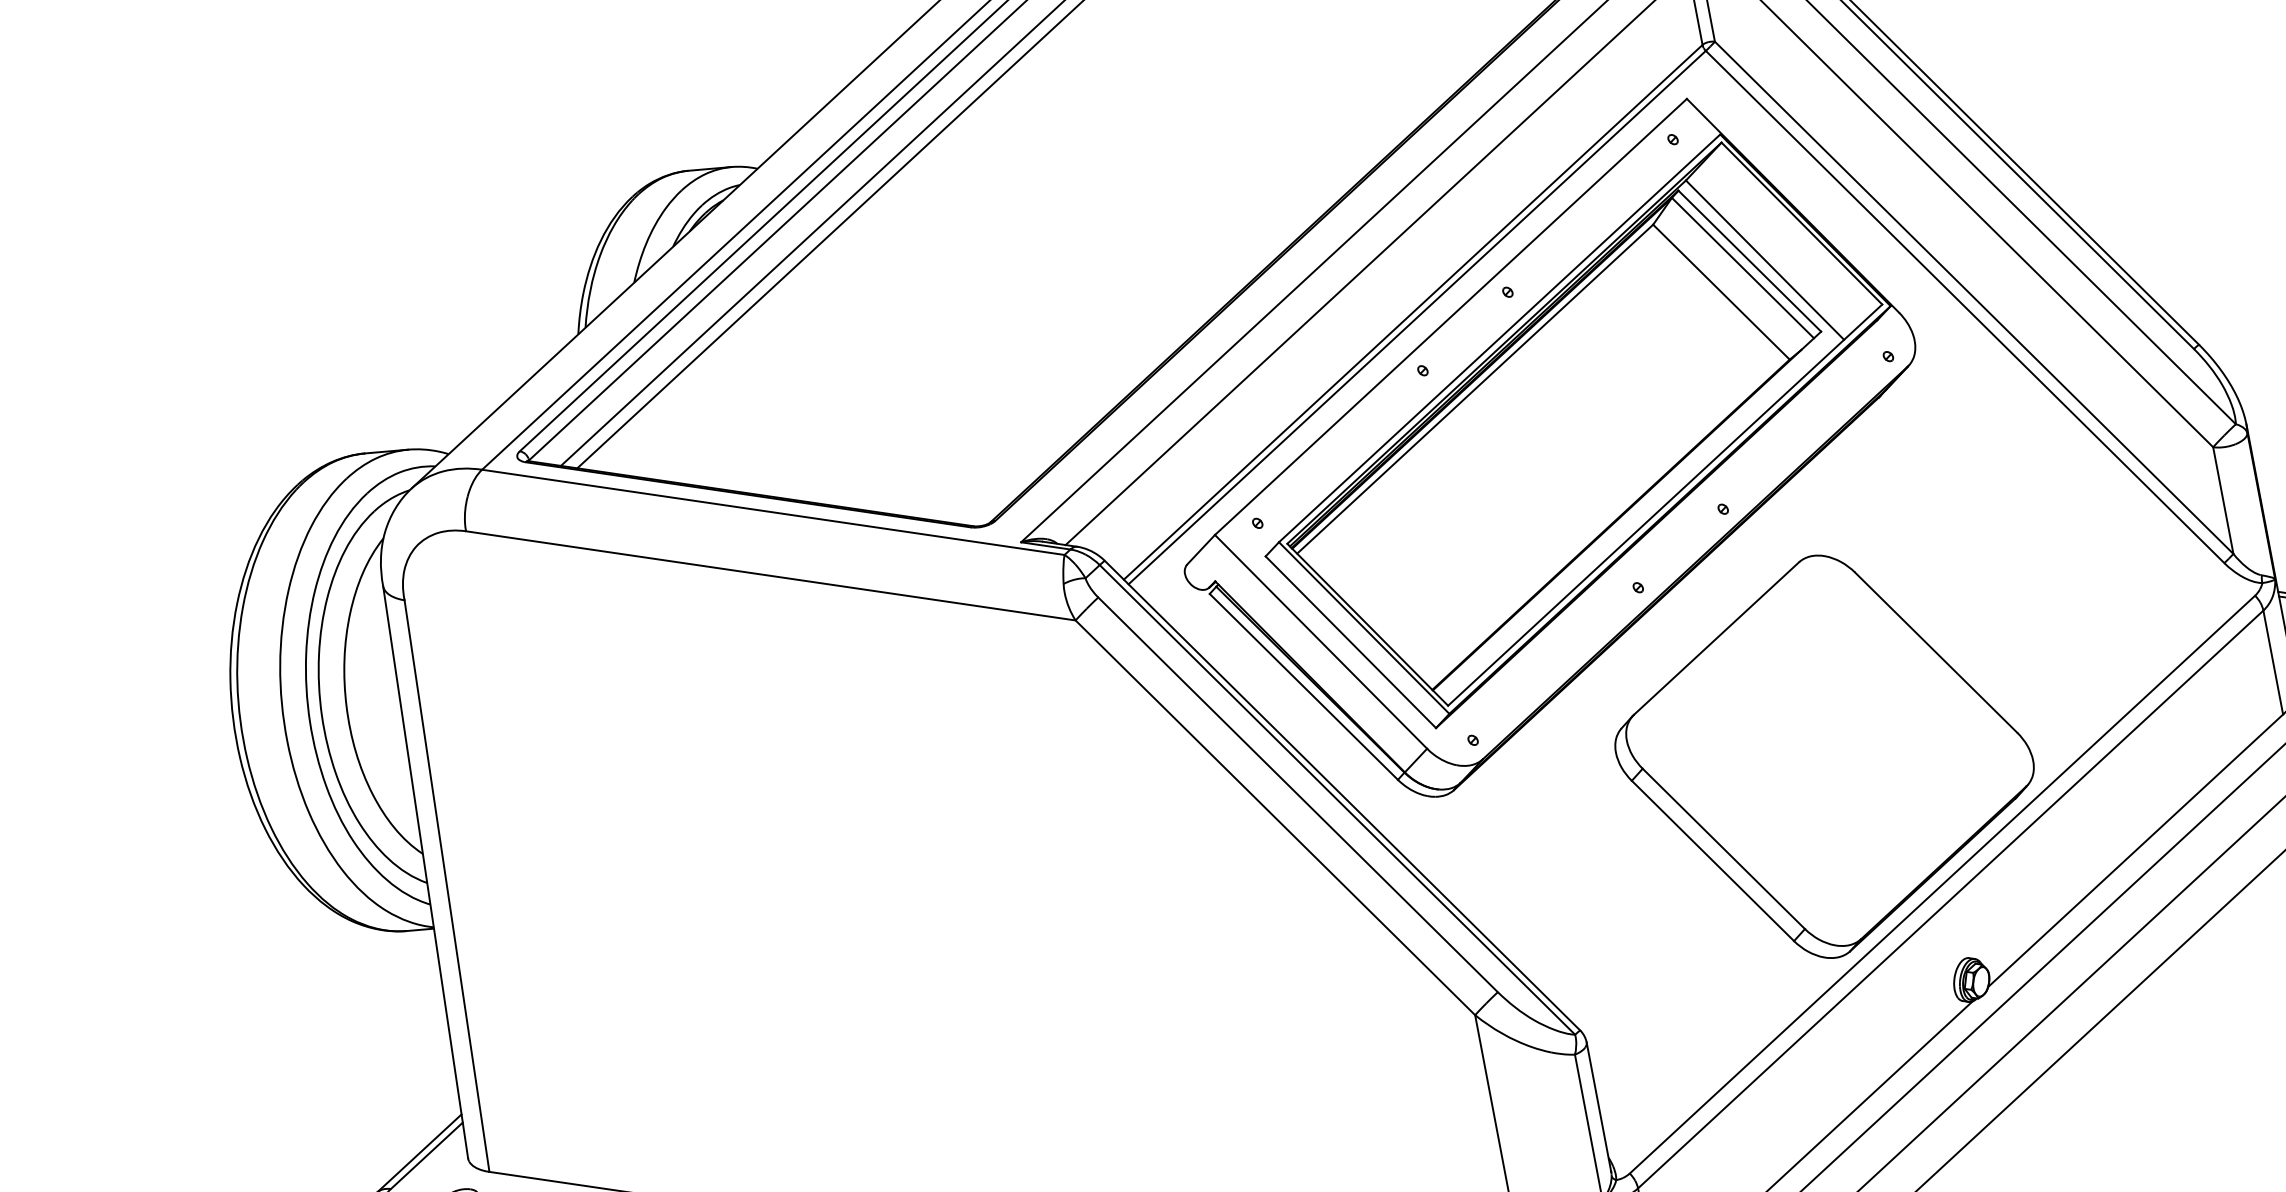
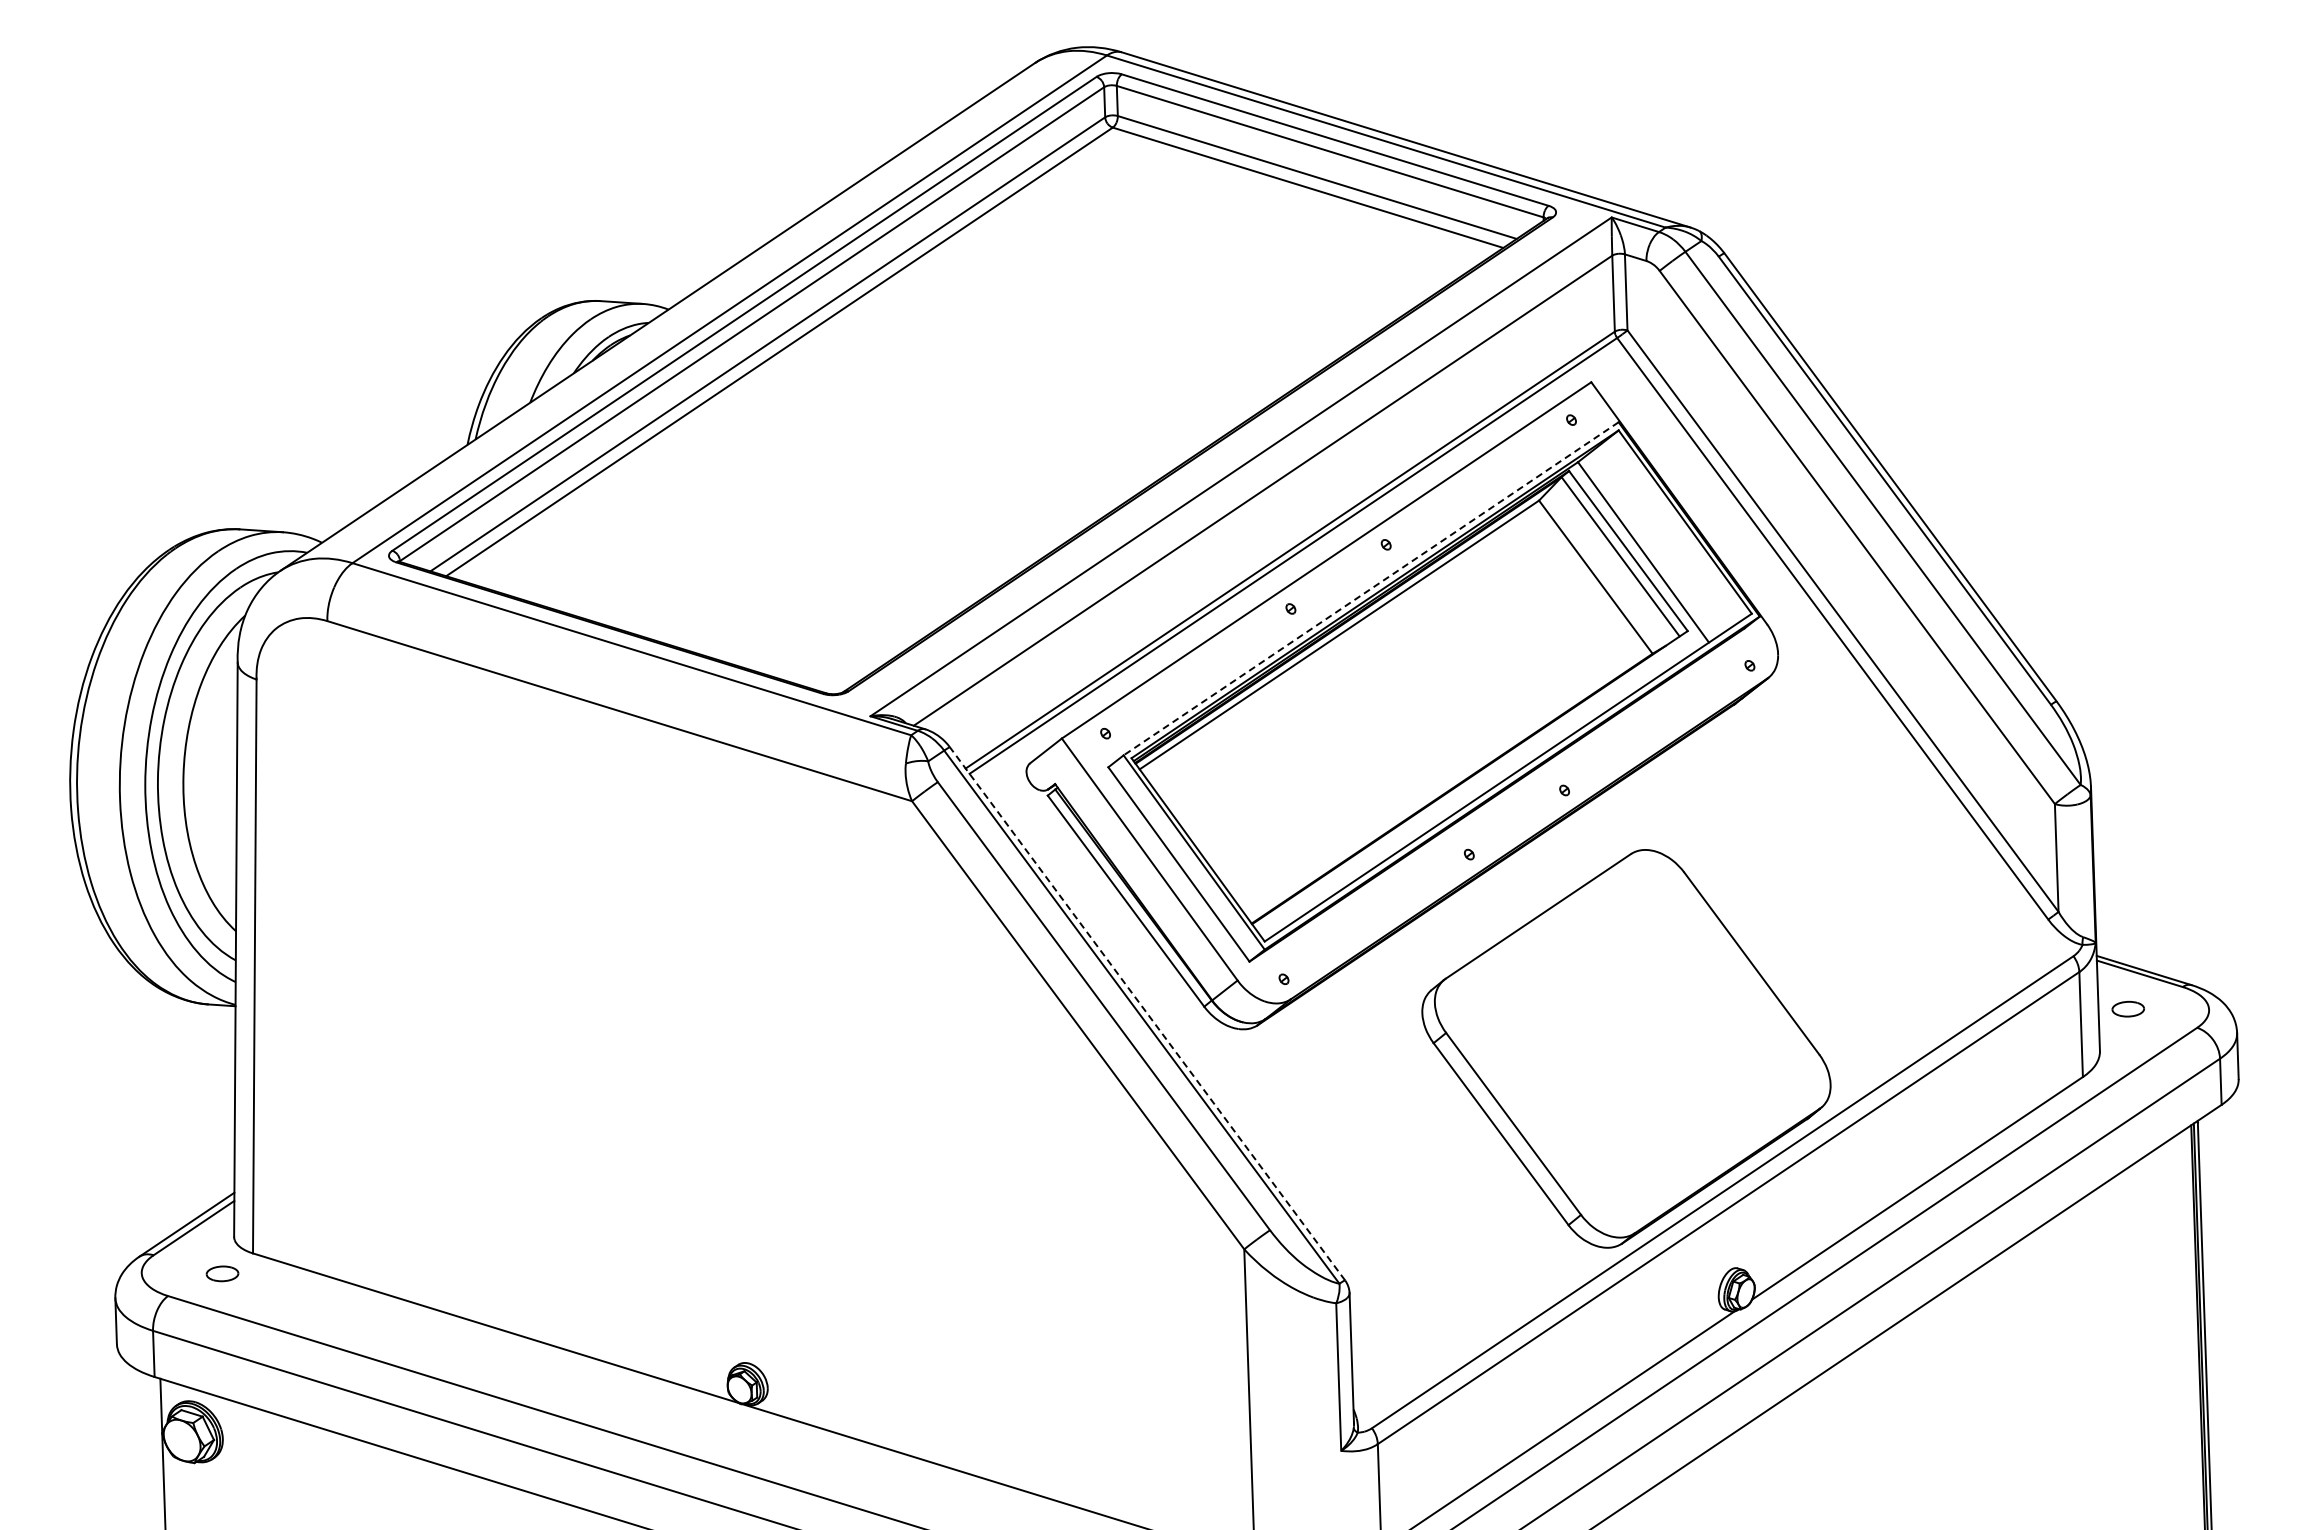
line: (1499, 339) -> (1370, 589), solid -> dashed
line: (1342, 795) -> (1147, 1013), solid -> dashed

